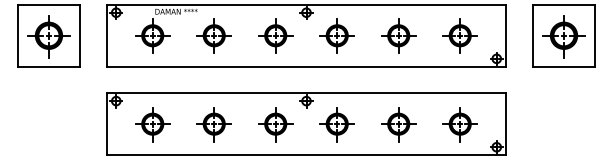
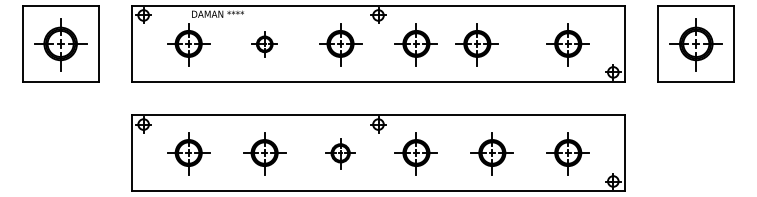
part: (214, 36) -> (264, 44), size x0.6
part: (398, 36) -> (476, 44), moved
part: (275, 124) -> (340, 153), size x0.7

